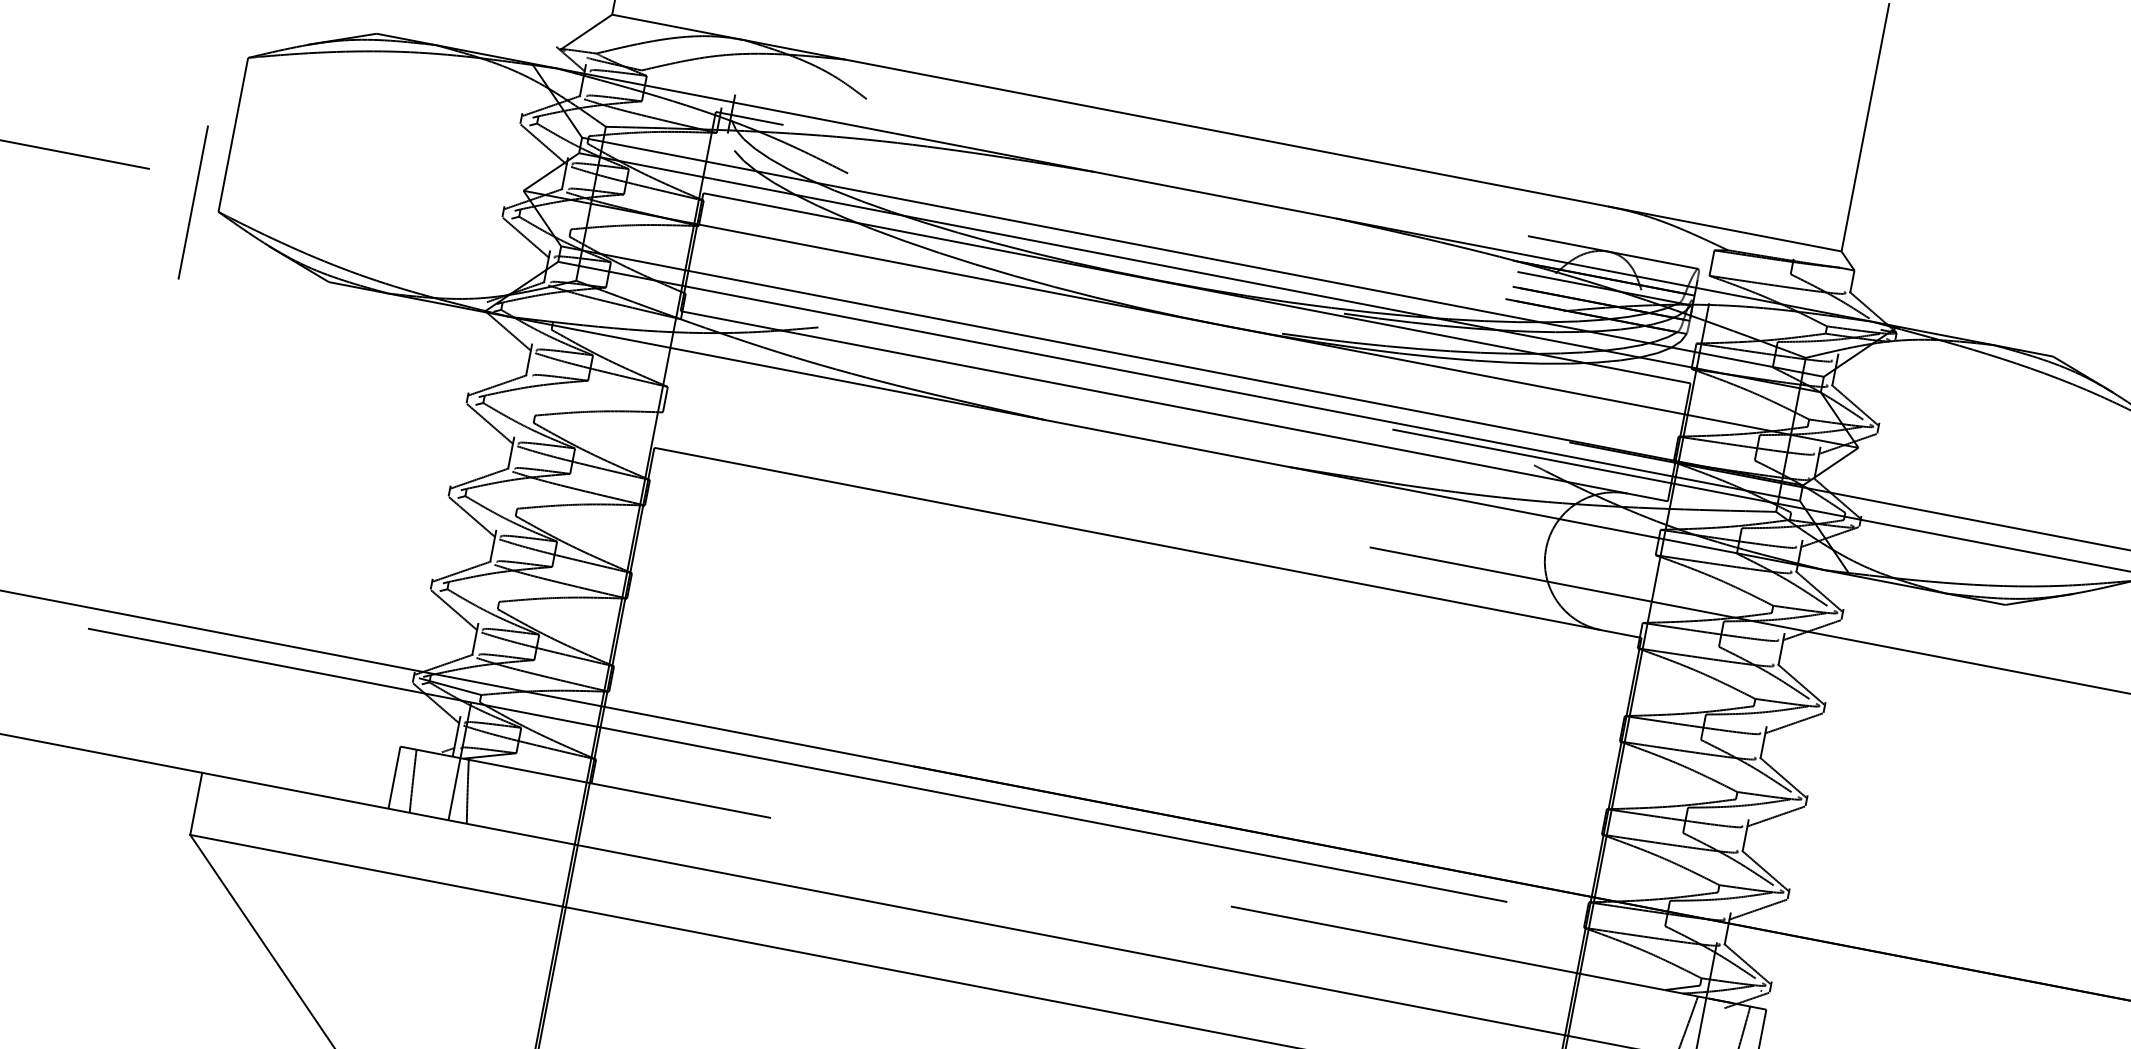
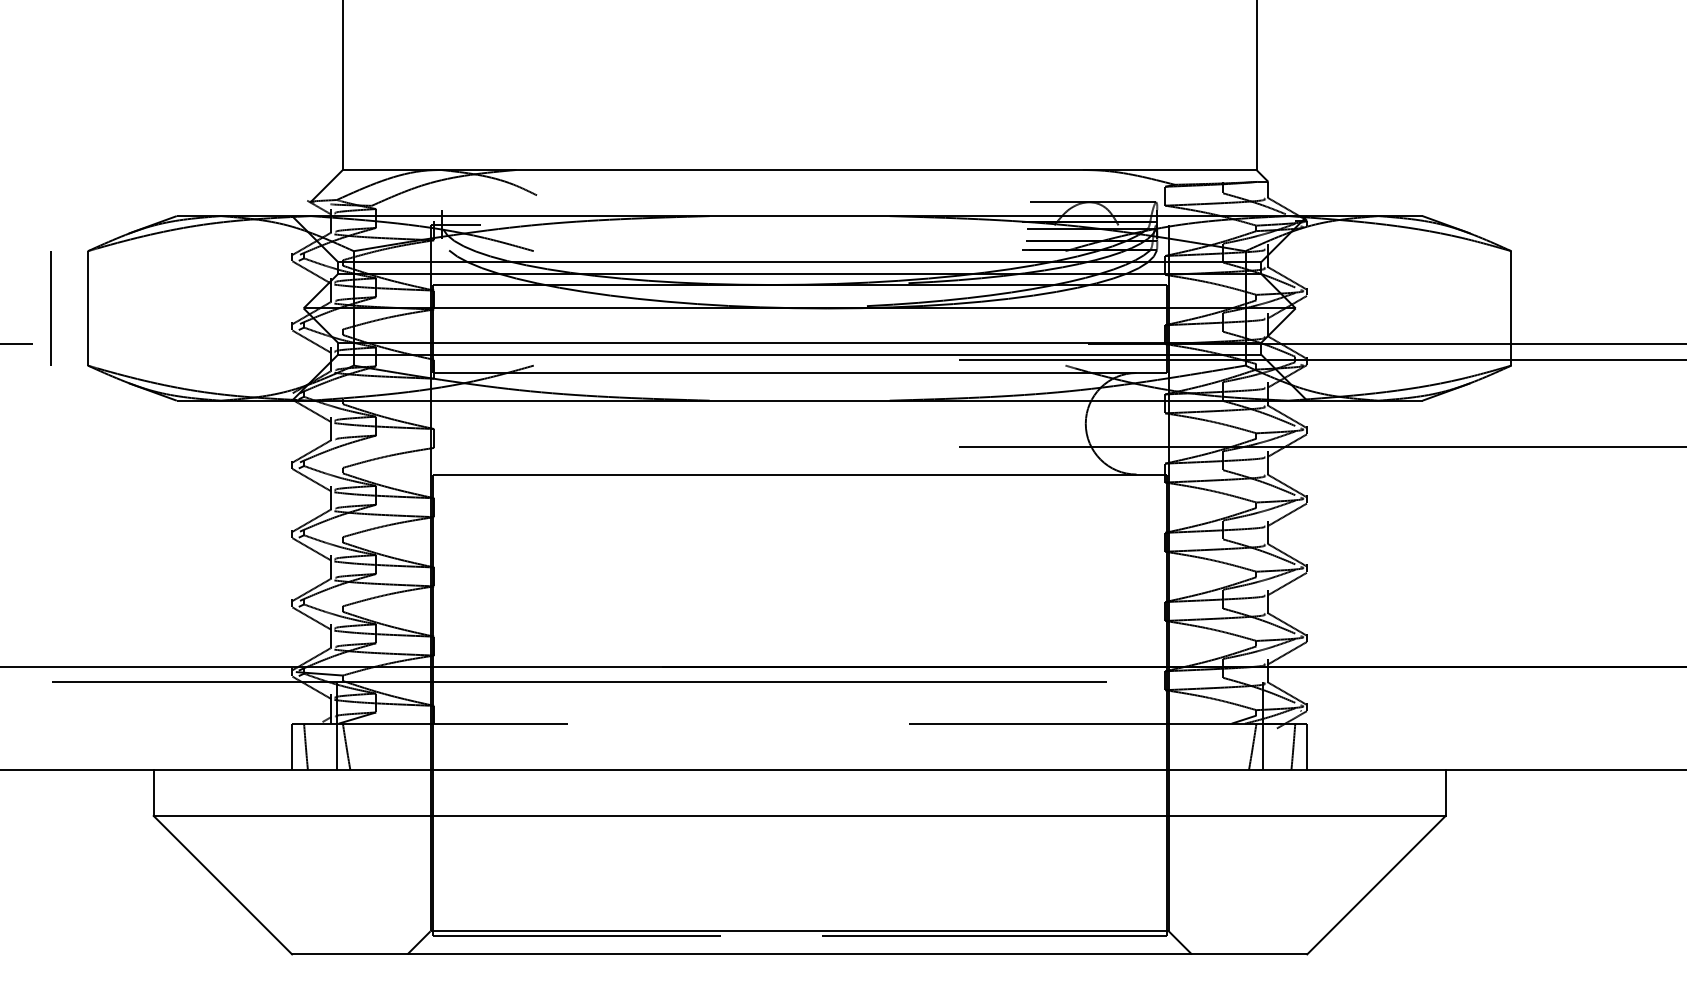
line: (193, 202) -> (50, 308), moved

